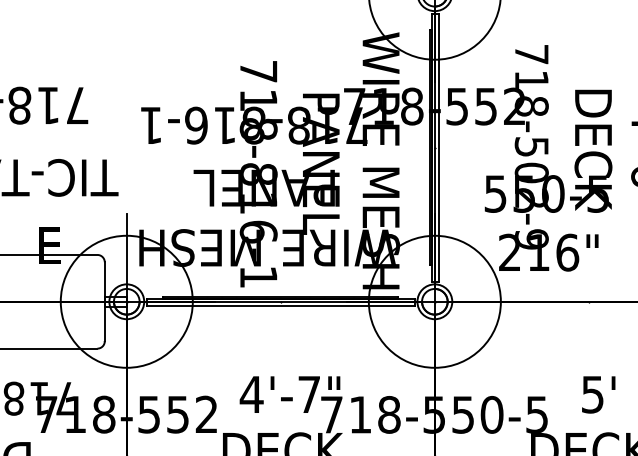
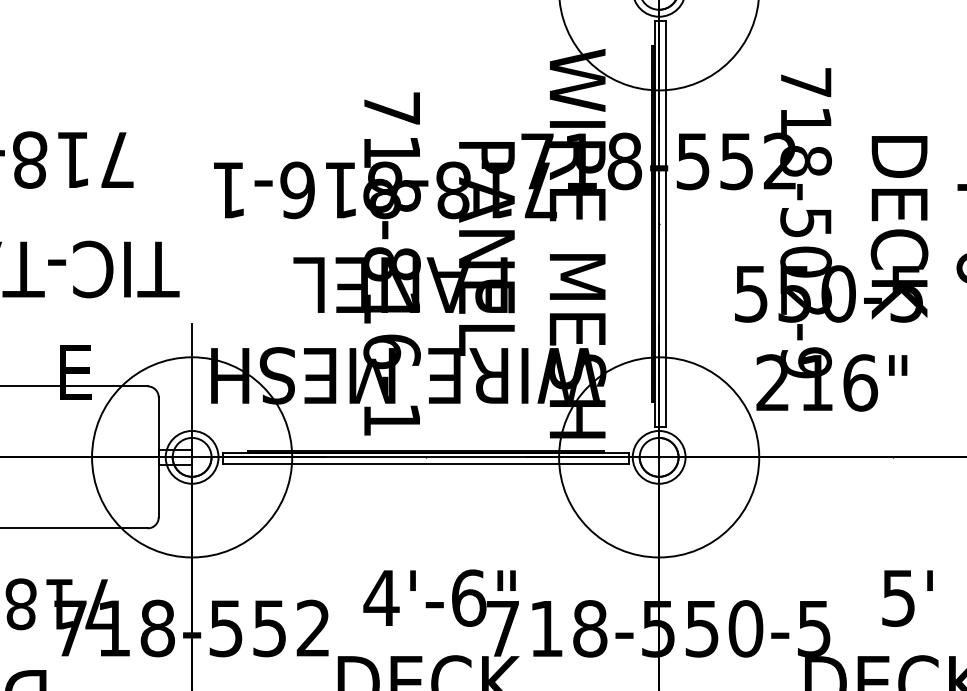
text: (309, 394) -> (469, 597), 4'-7" -> 4'-6"

